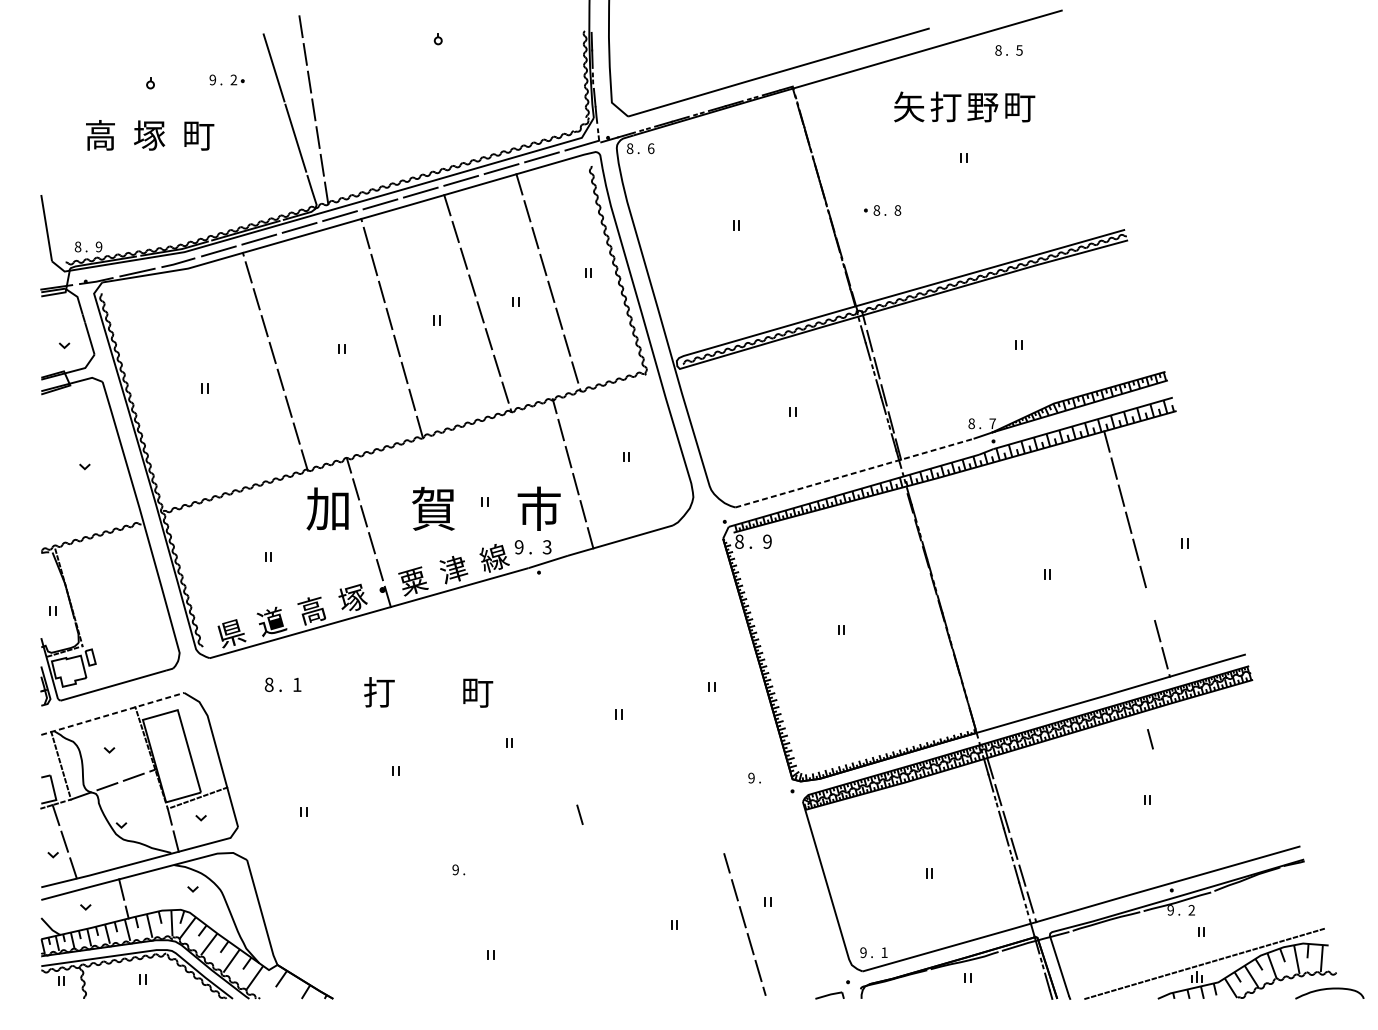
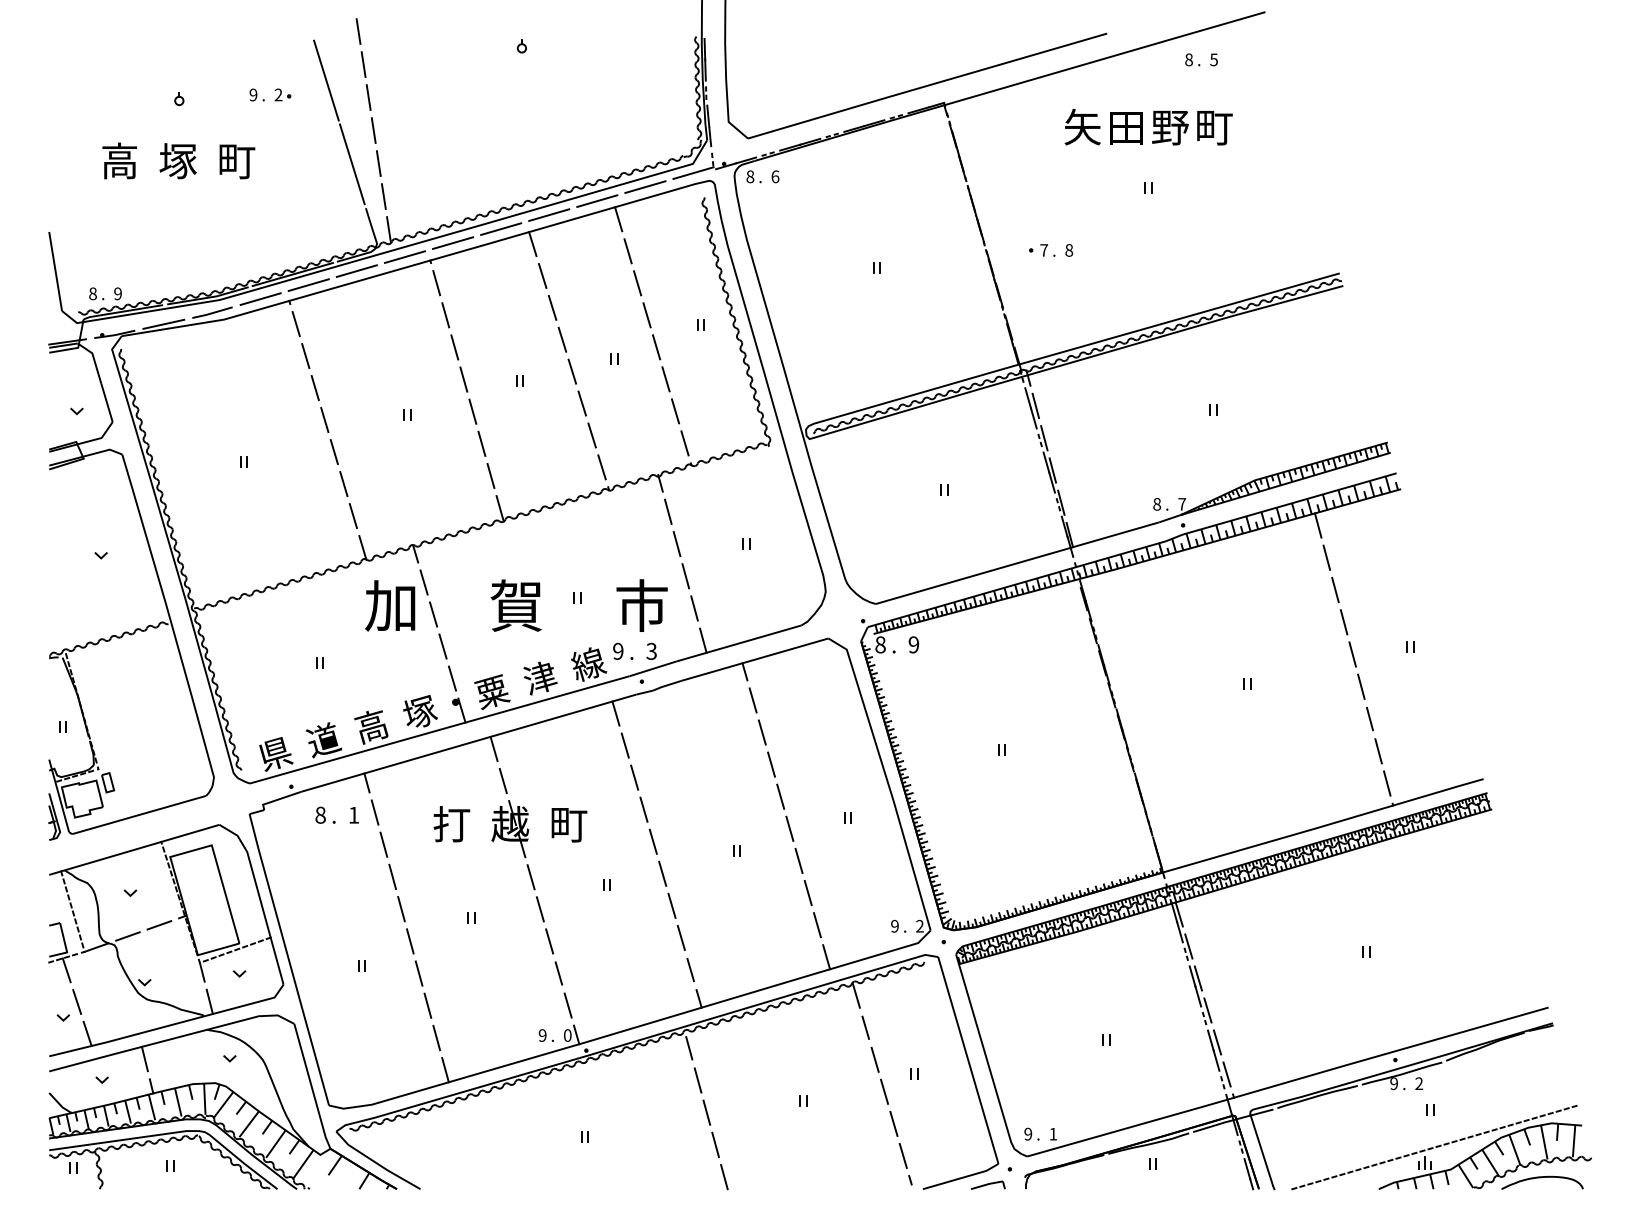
text: (945, 106) -> (1126, 126), 打 -> 田
text: (877, 210) -> (1044, 250), 8 -> 7
line: (854, 473) -> (1017, 563), dashed -> solid
line: (112, 713) -> (134, 849), dashed -> solid
line: (1150, 738) -> (1369, 718), moved
part: (523, 767) -> (623, 913), added
curve: (1328, 989) -> (1541, 1178), moved

